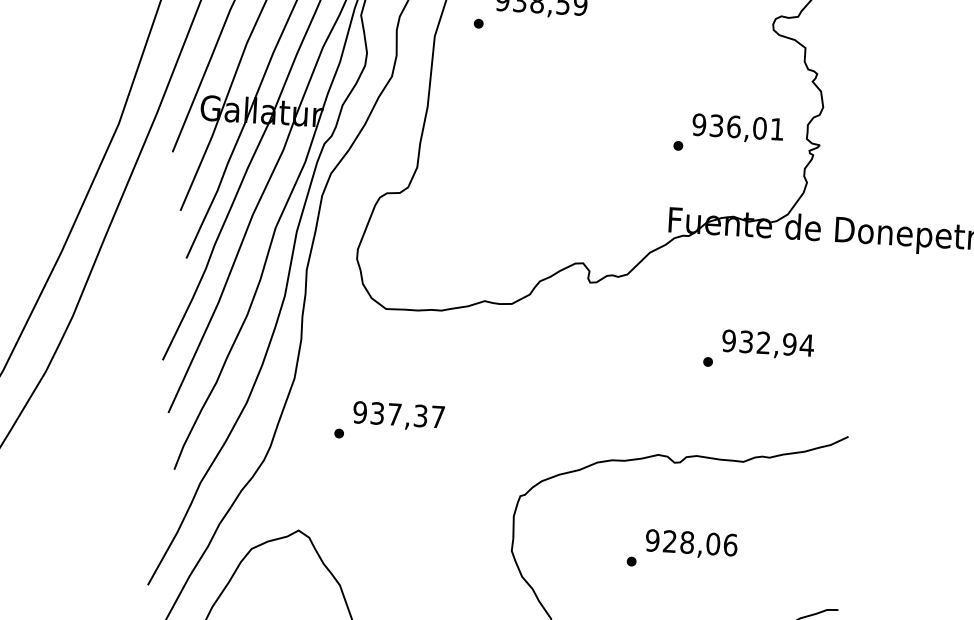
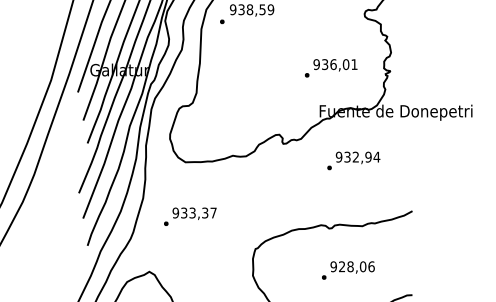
text: (729, 134) -> (331, 68), moved
text: (758, 349) -> (353, 160), moved
text: (394, 413) -> (192, 212), 937,37 -> 933,37
text: (682, 549) -> (348, 270), moved

